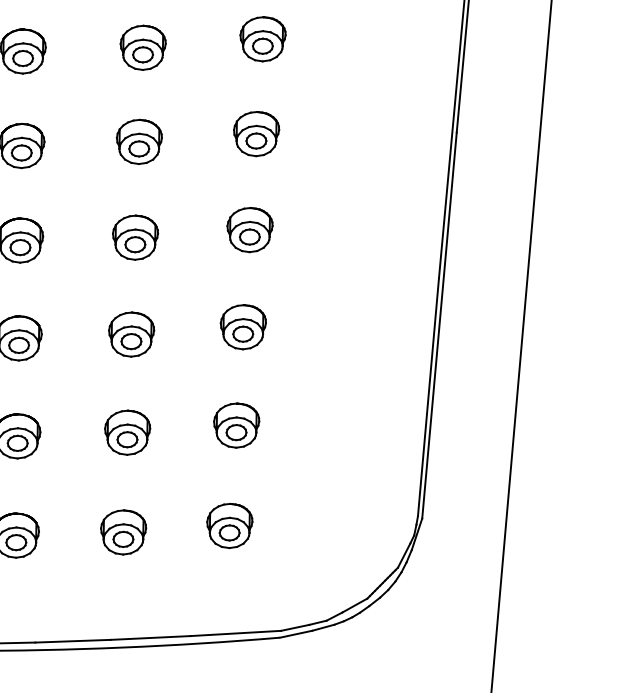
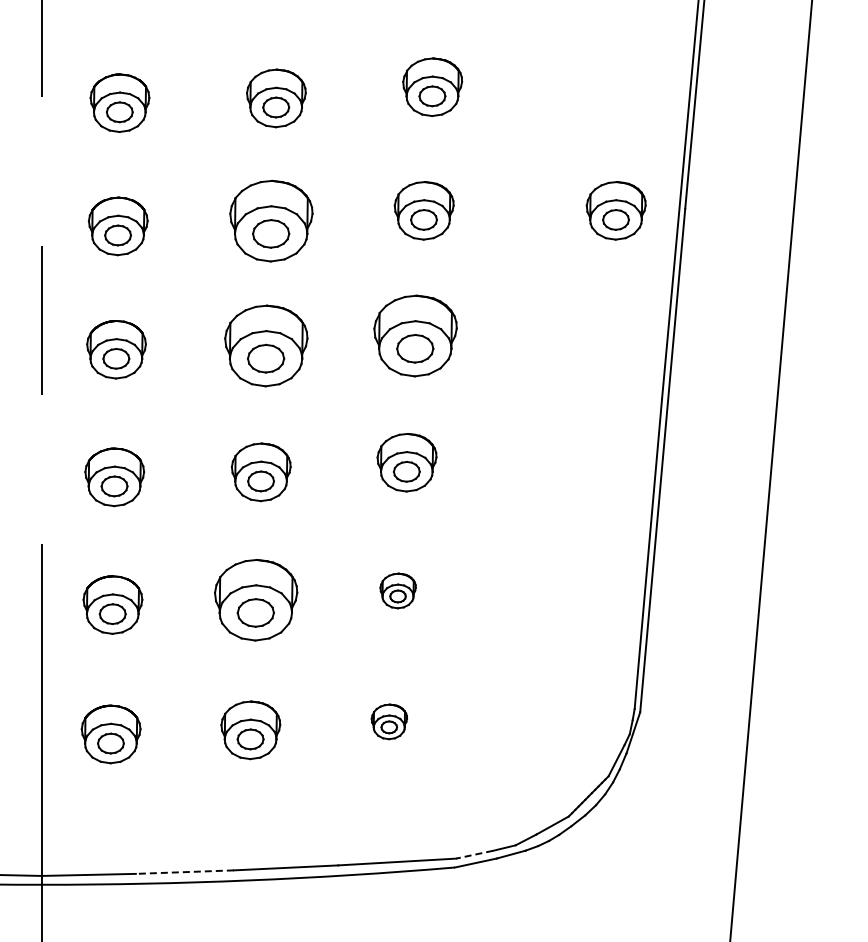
part: (403, 133) -> (615, 210), added
part: (139, 141) -> (271, 220), size x1.4
part: (249, 229) -> (415, 335), size x1.4
part: (135, 237) -> (266, 345), size x1.4
part: (236, 425) -> (397, 590), size x0.6
part: (127, 432) -> (255, 600), size x1.4
part: (229, 525) -> (389, 721), size x0.6
line: (295, 627) -> (474, 854), solid -> dashed
line: (72, 641) -> (184, 872), solid -> dashed

